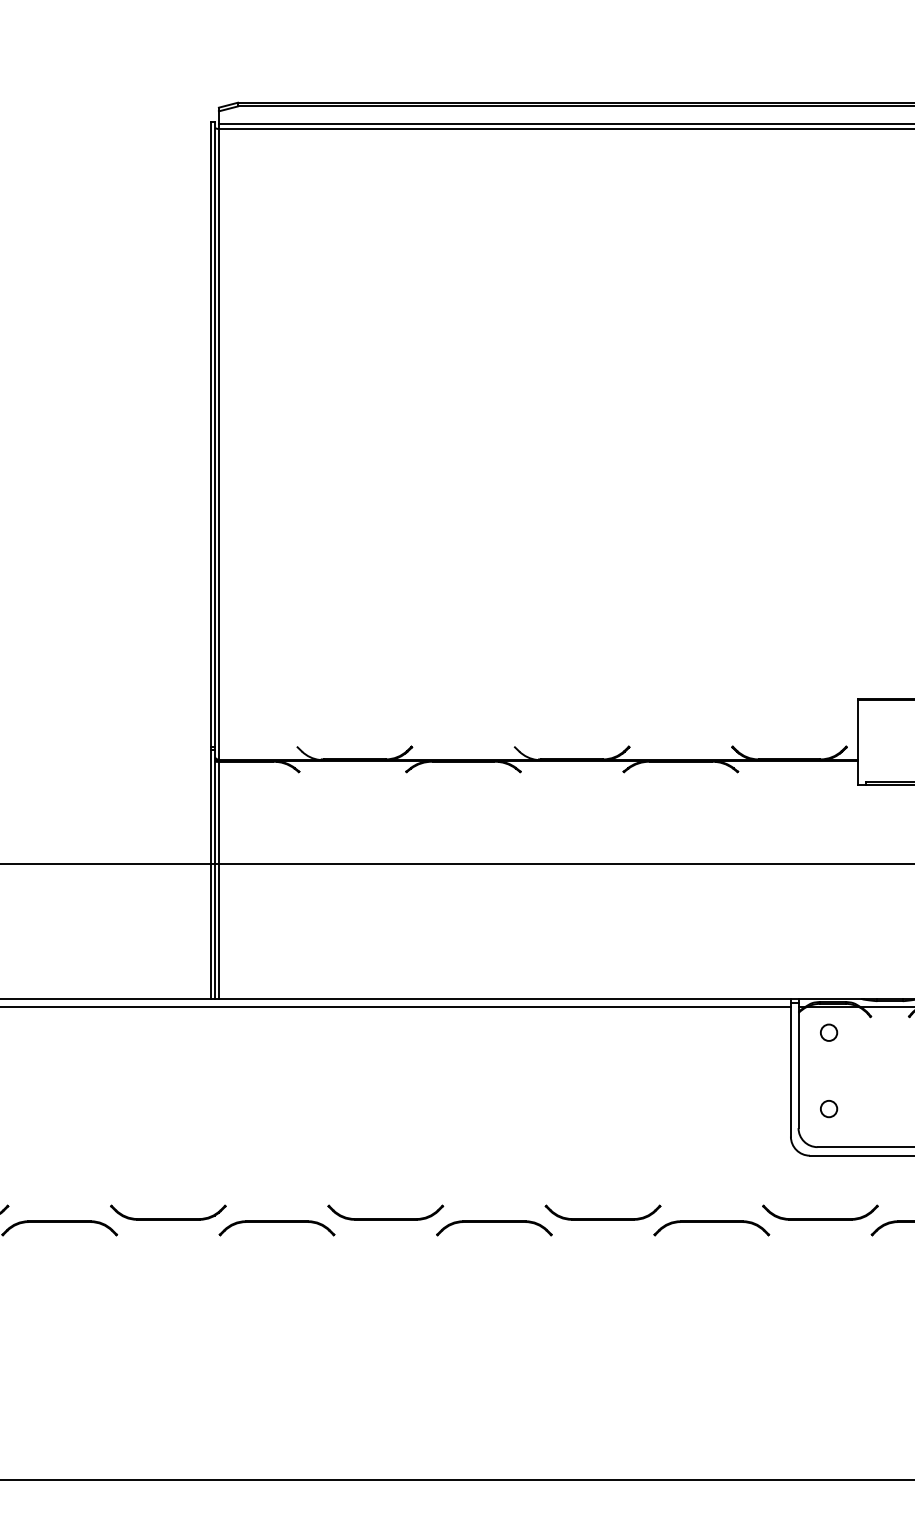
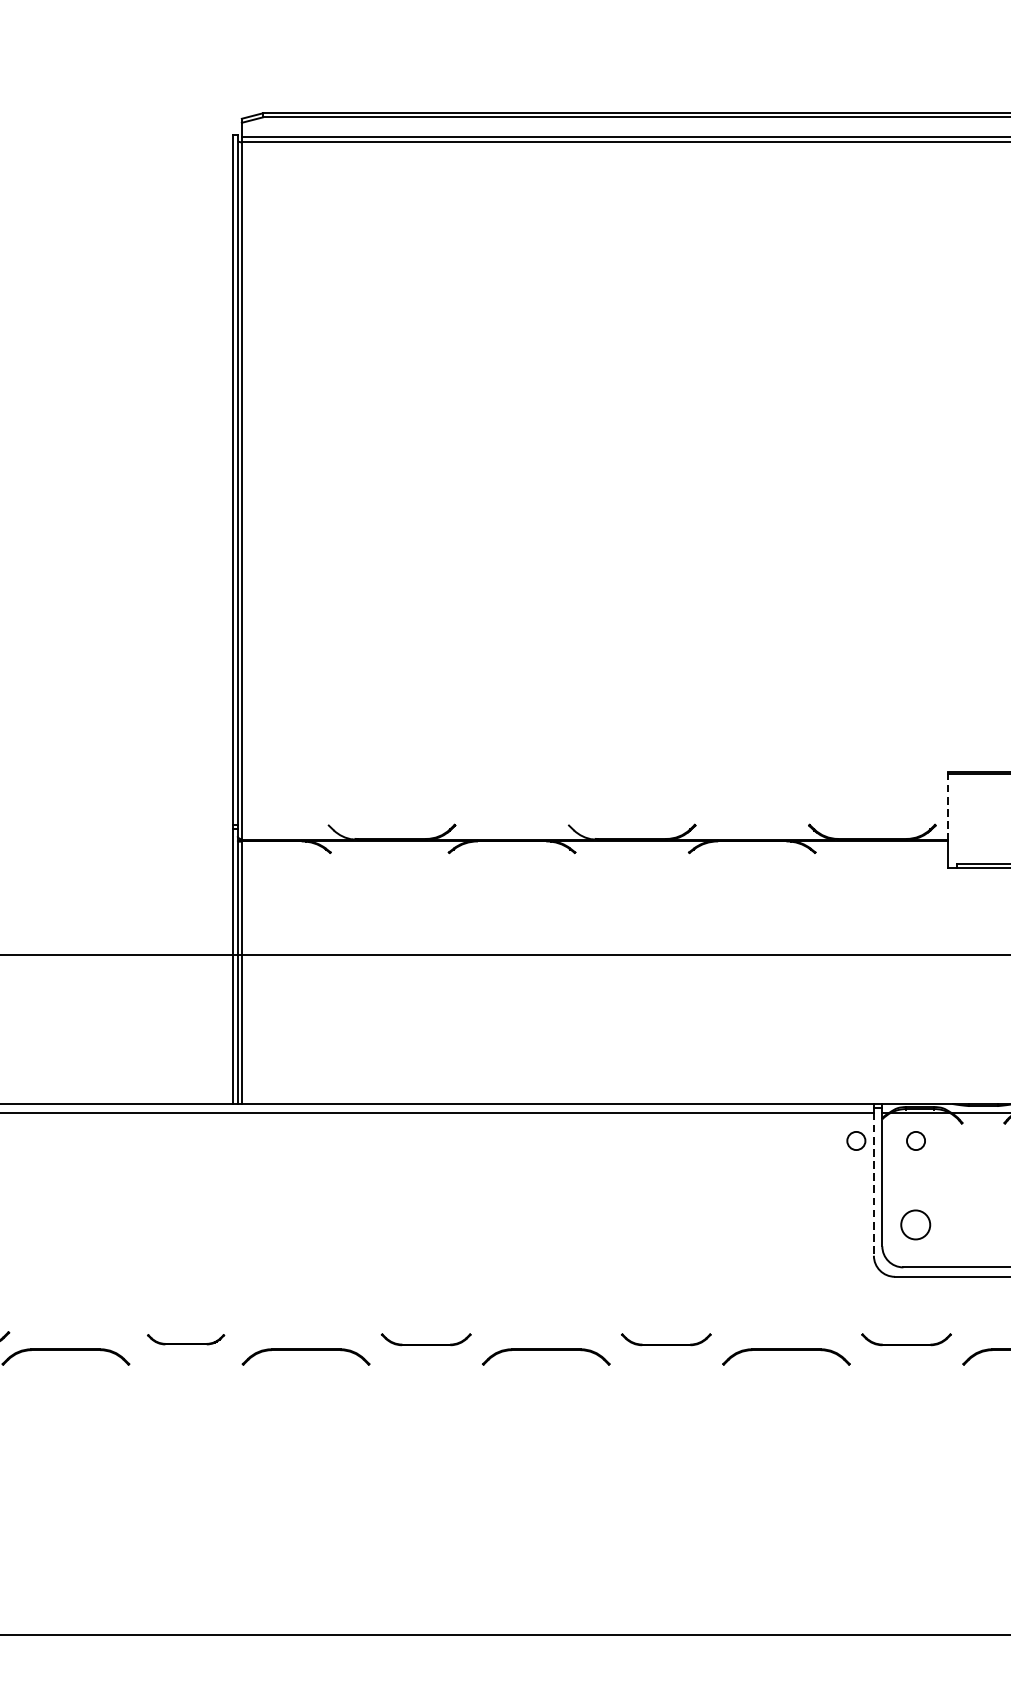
line: (858, 730) -> (948, 806), solid -> dashed
circle: (775, 1032) -> (856, 1140), added
line: (790, 1071) -> (873, 1183), solid -> dashed
circle: (829, 1109) -> (916, 1225), size x1.6
part: (168, 1212) -> (186, 1339), size x0.6
part: (385, 1212) -> (425, 1339), size x0.7
part: (602, 1212) -> (665, 1339), size x0.7
part: (820, 1212) -> (906, 1339), size x0.7

